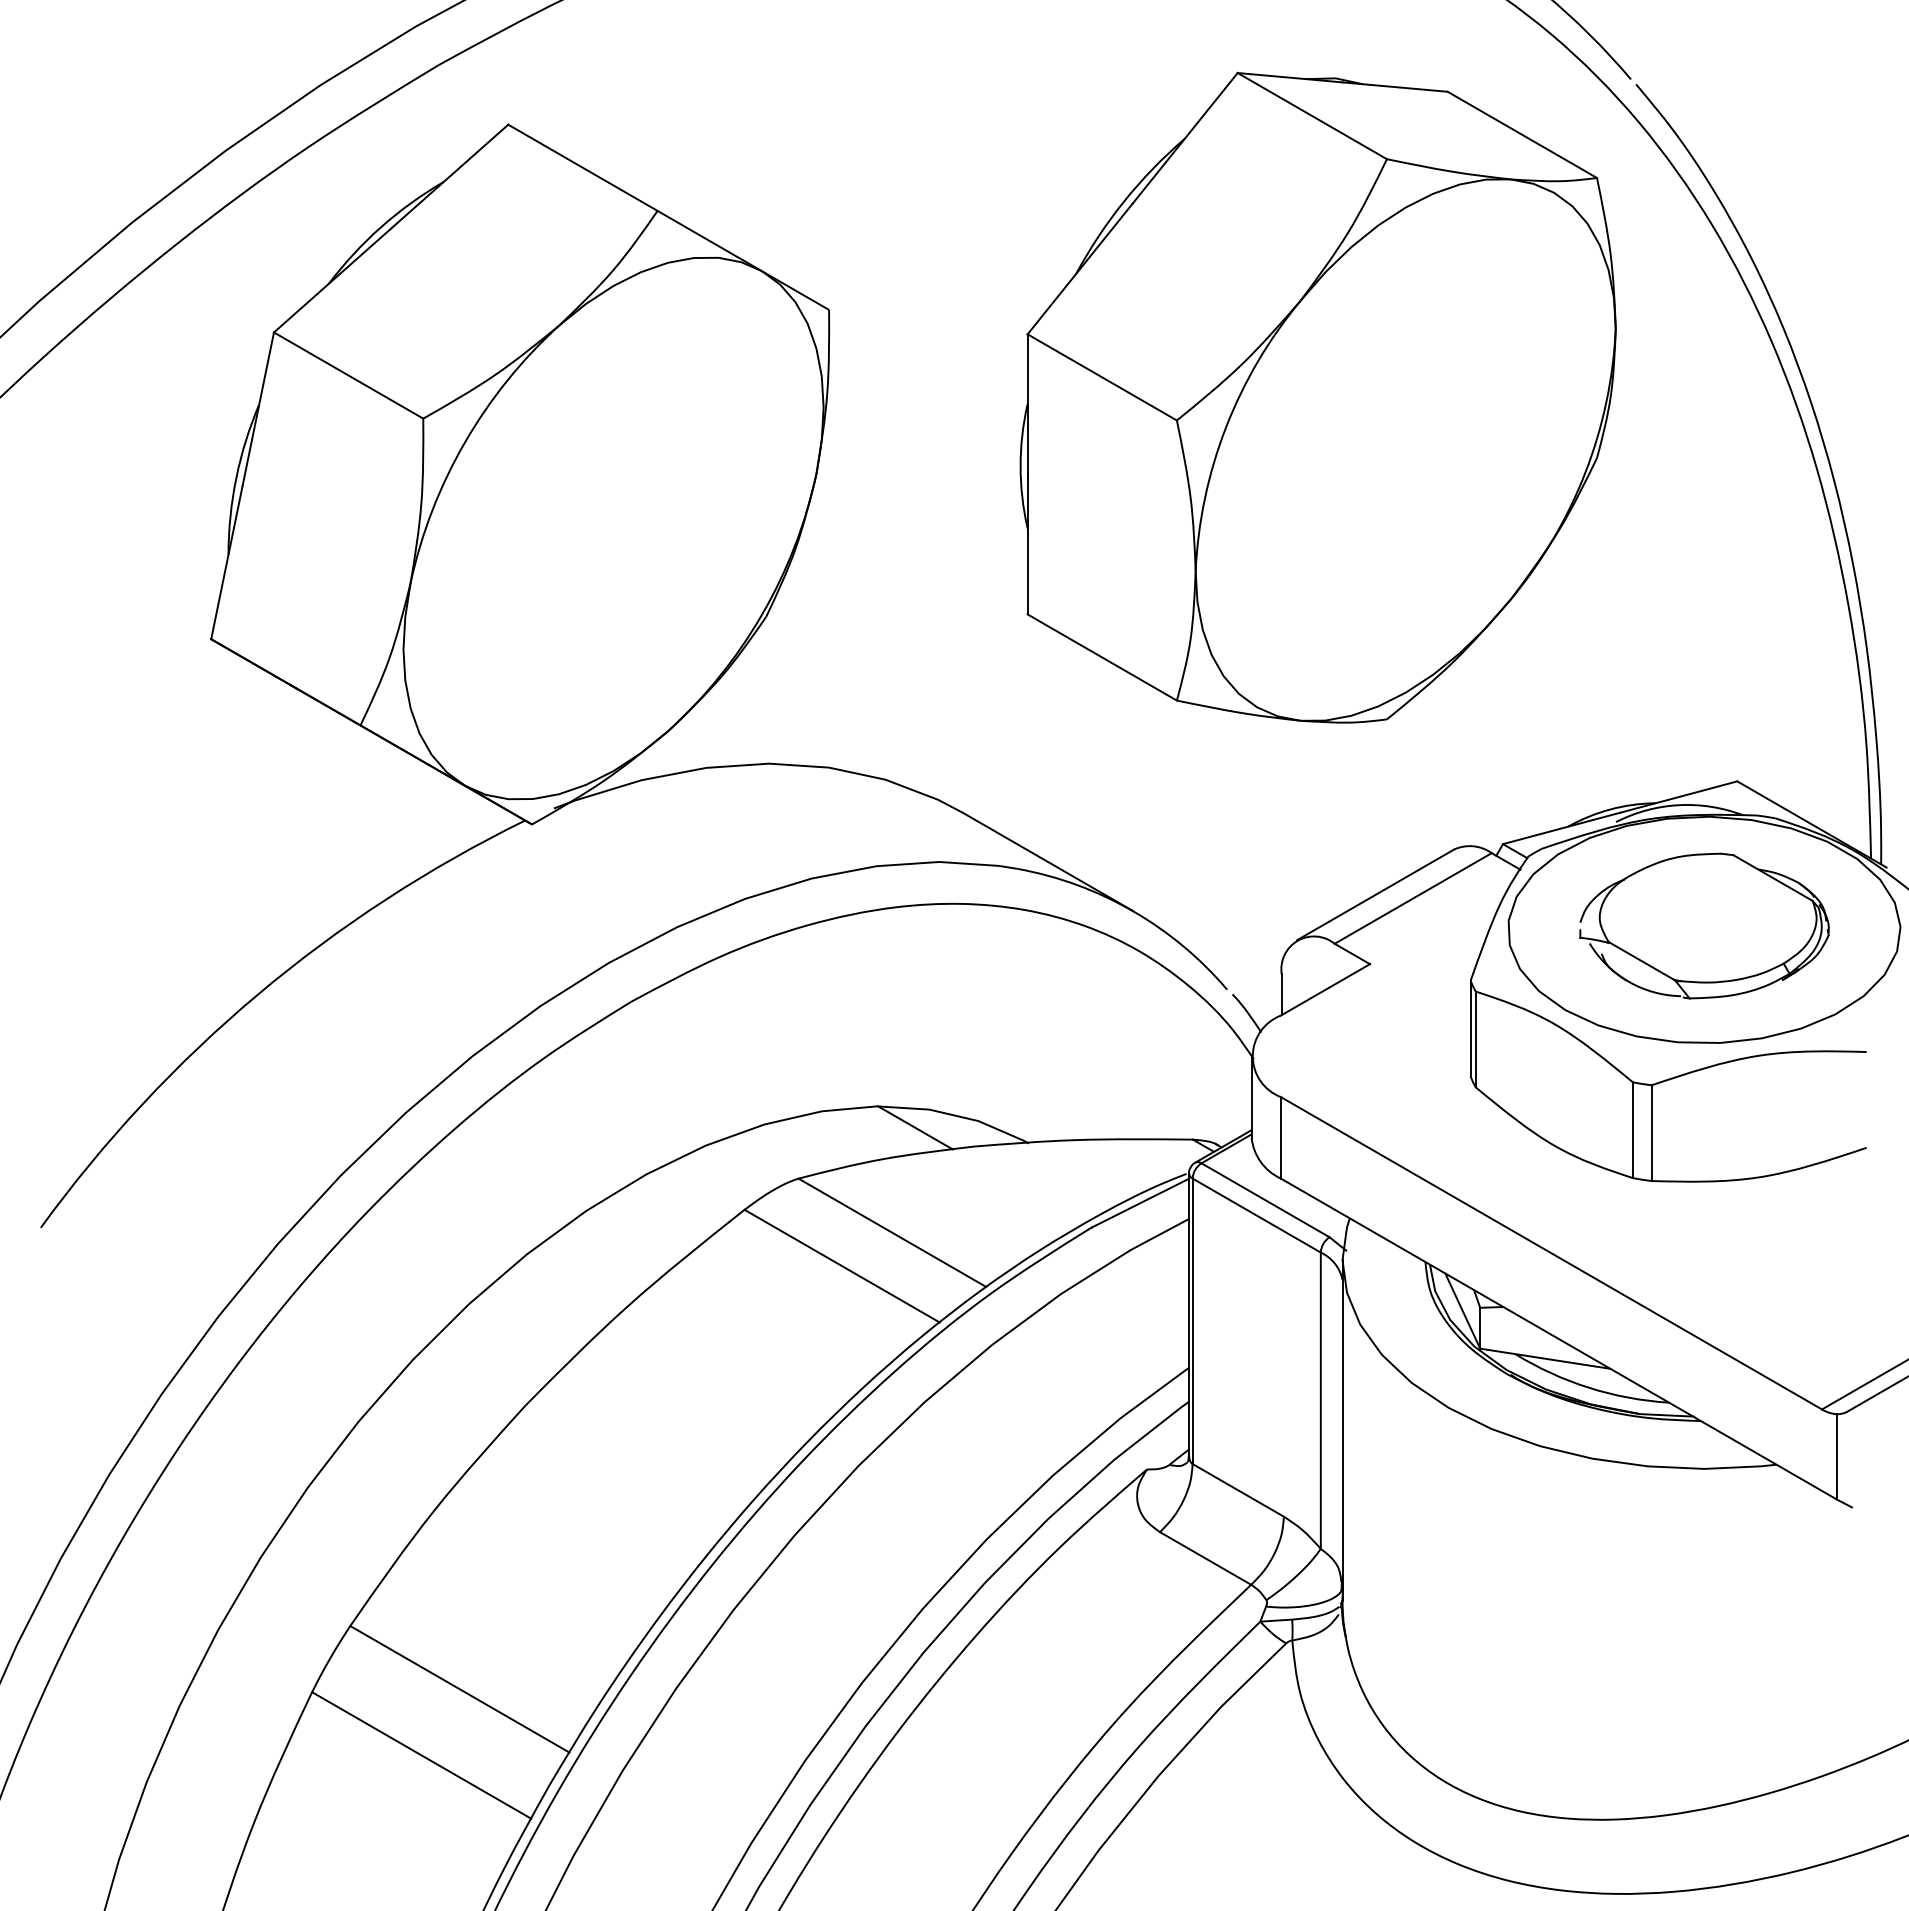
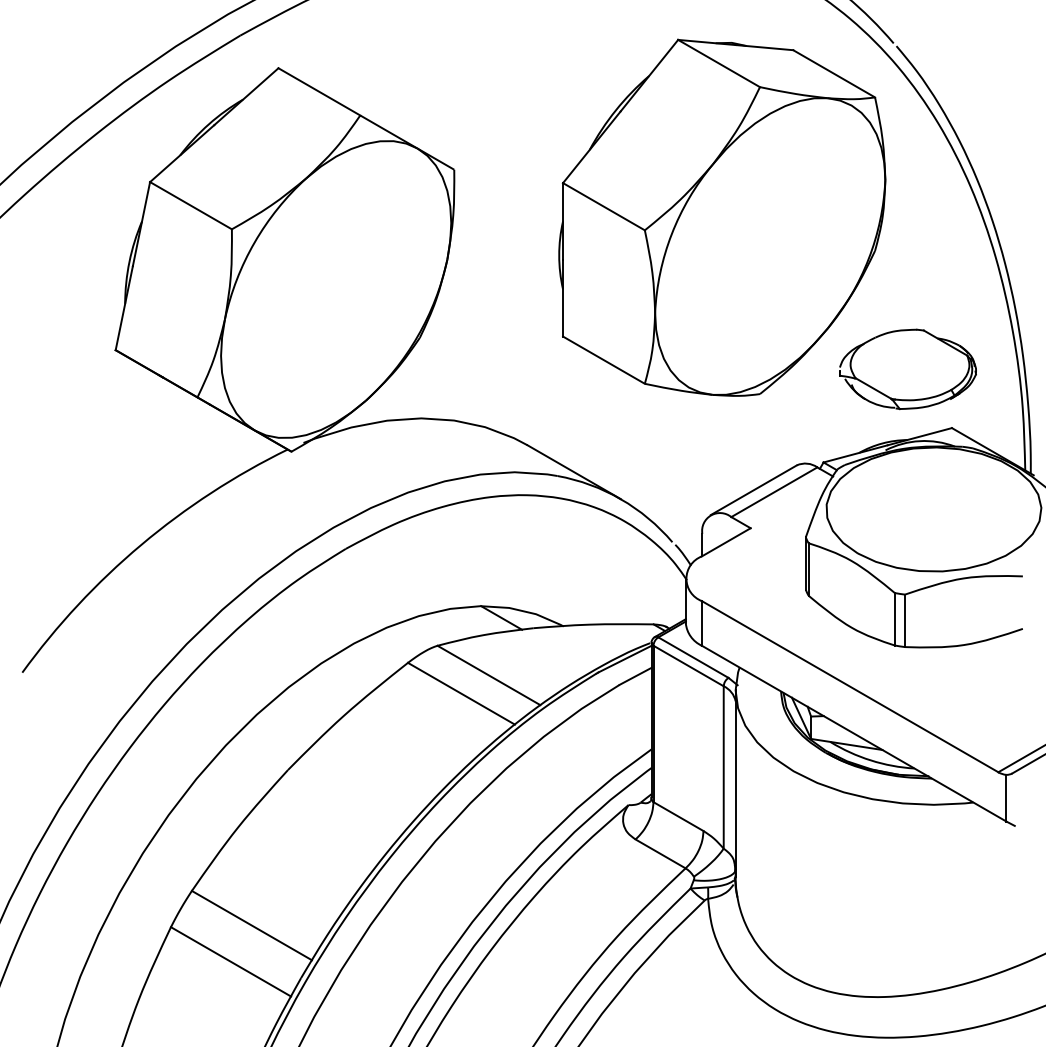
part: (1703, 926) -> (907, 369), moved

